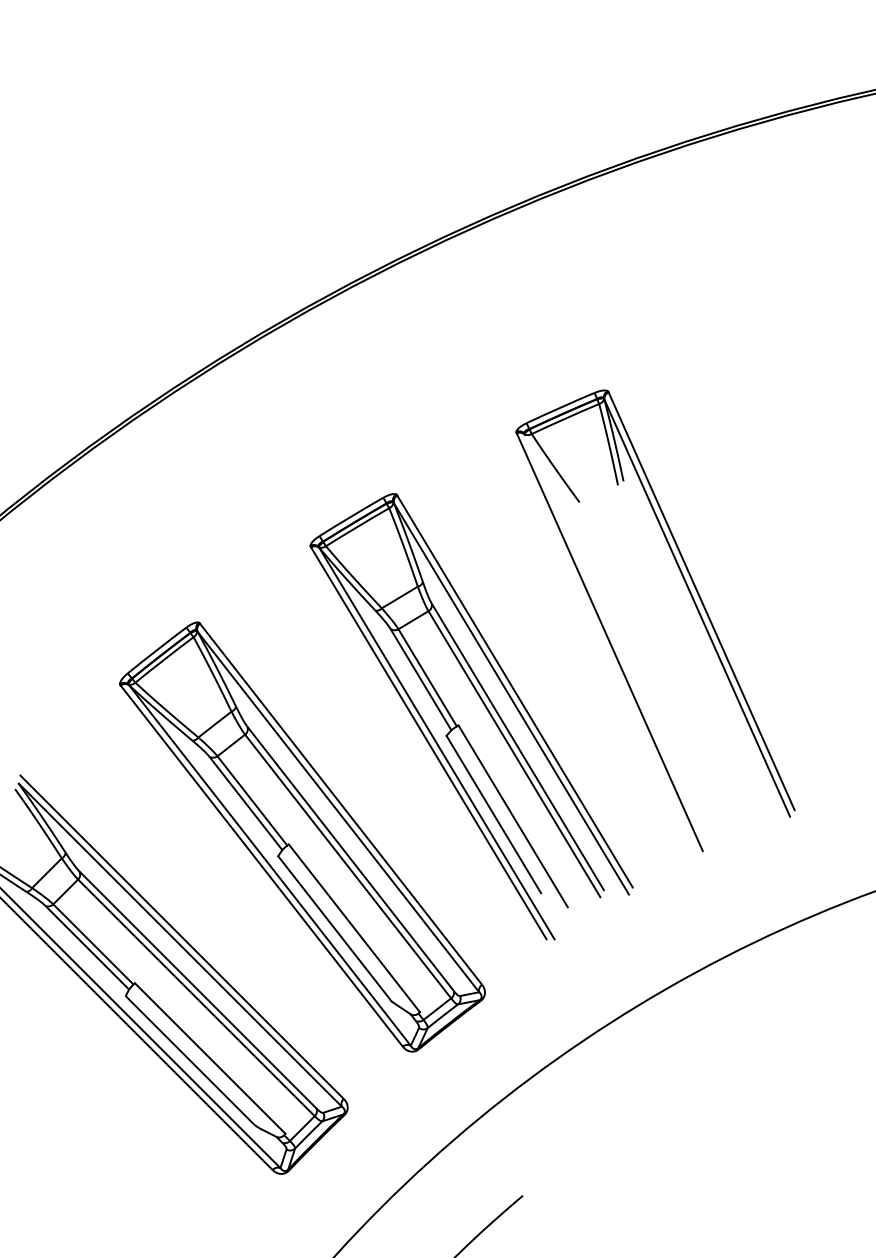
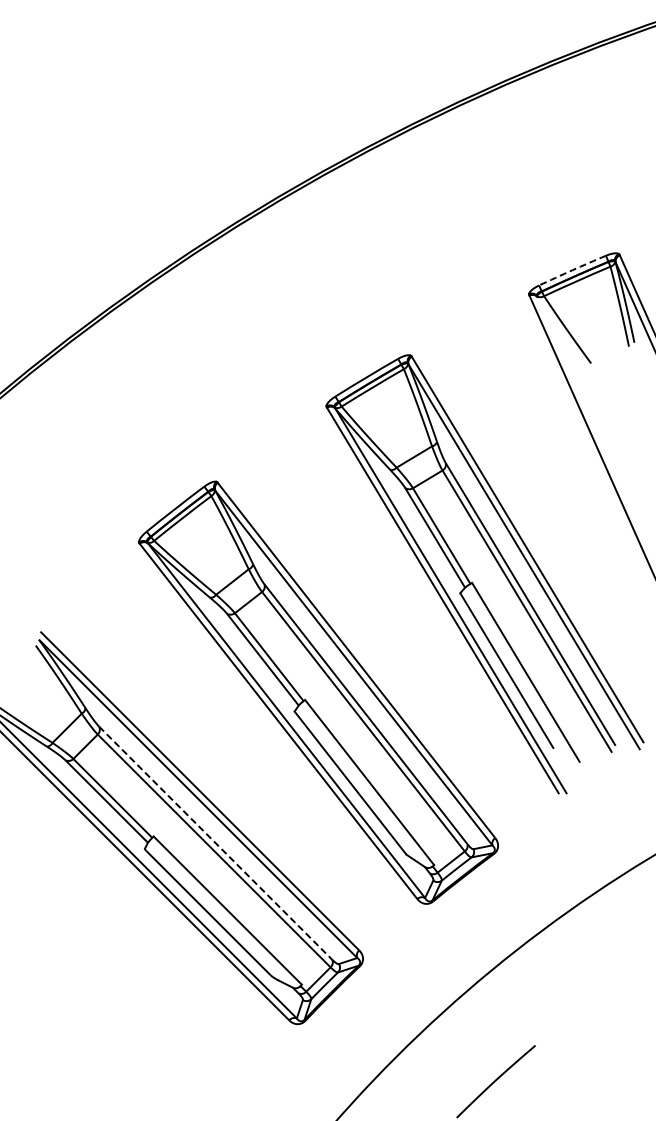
arc: (560, 407) -> (572, 270), solid -> dashed
line: (198, 990) -> (216, 843), solid -> dashed

